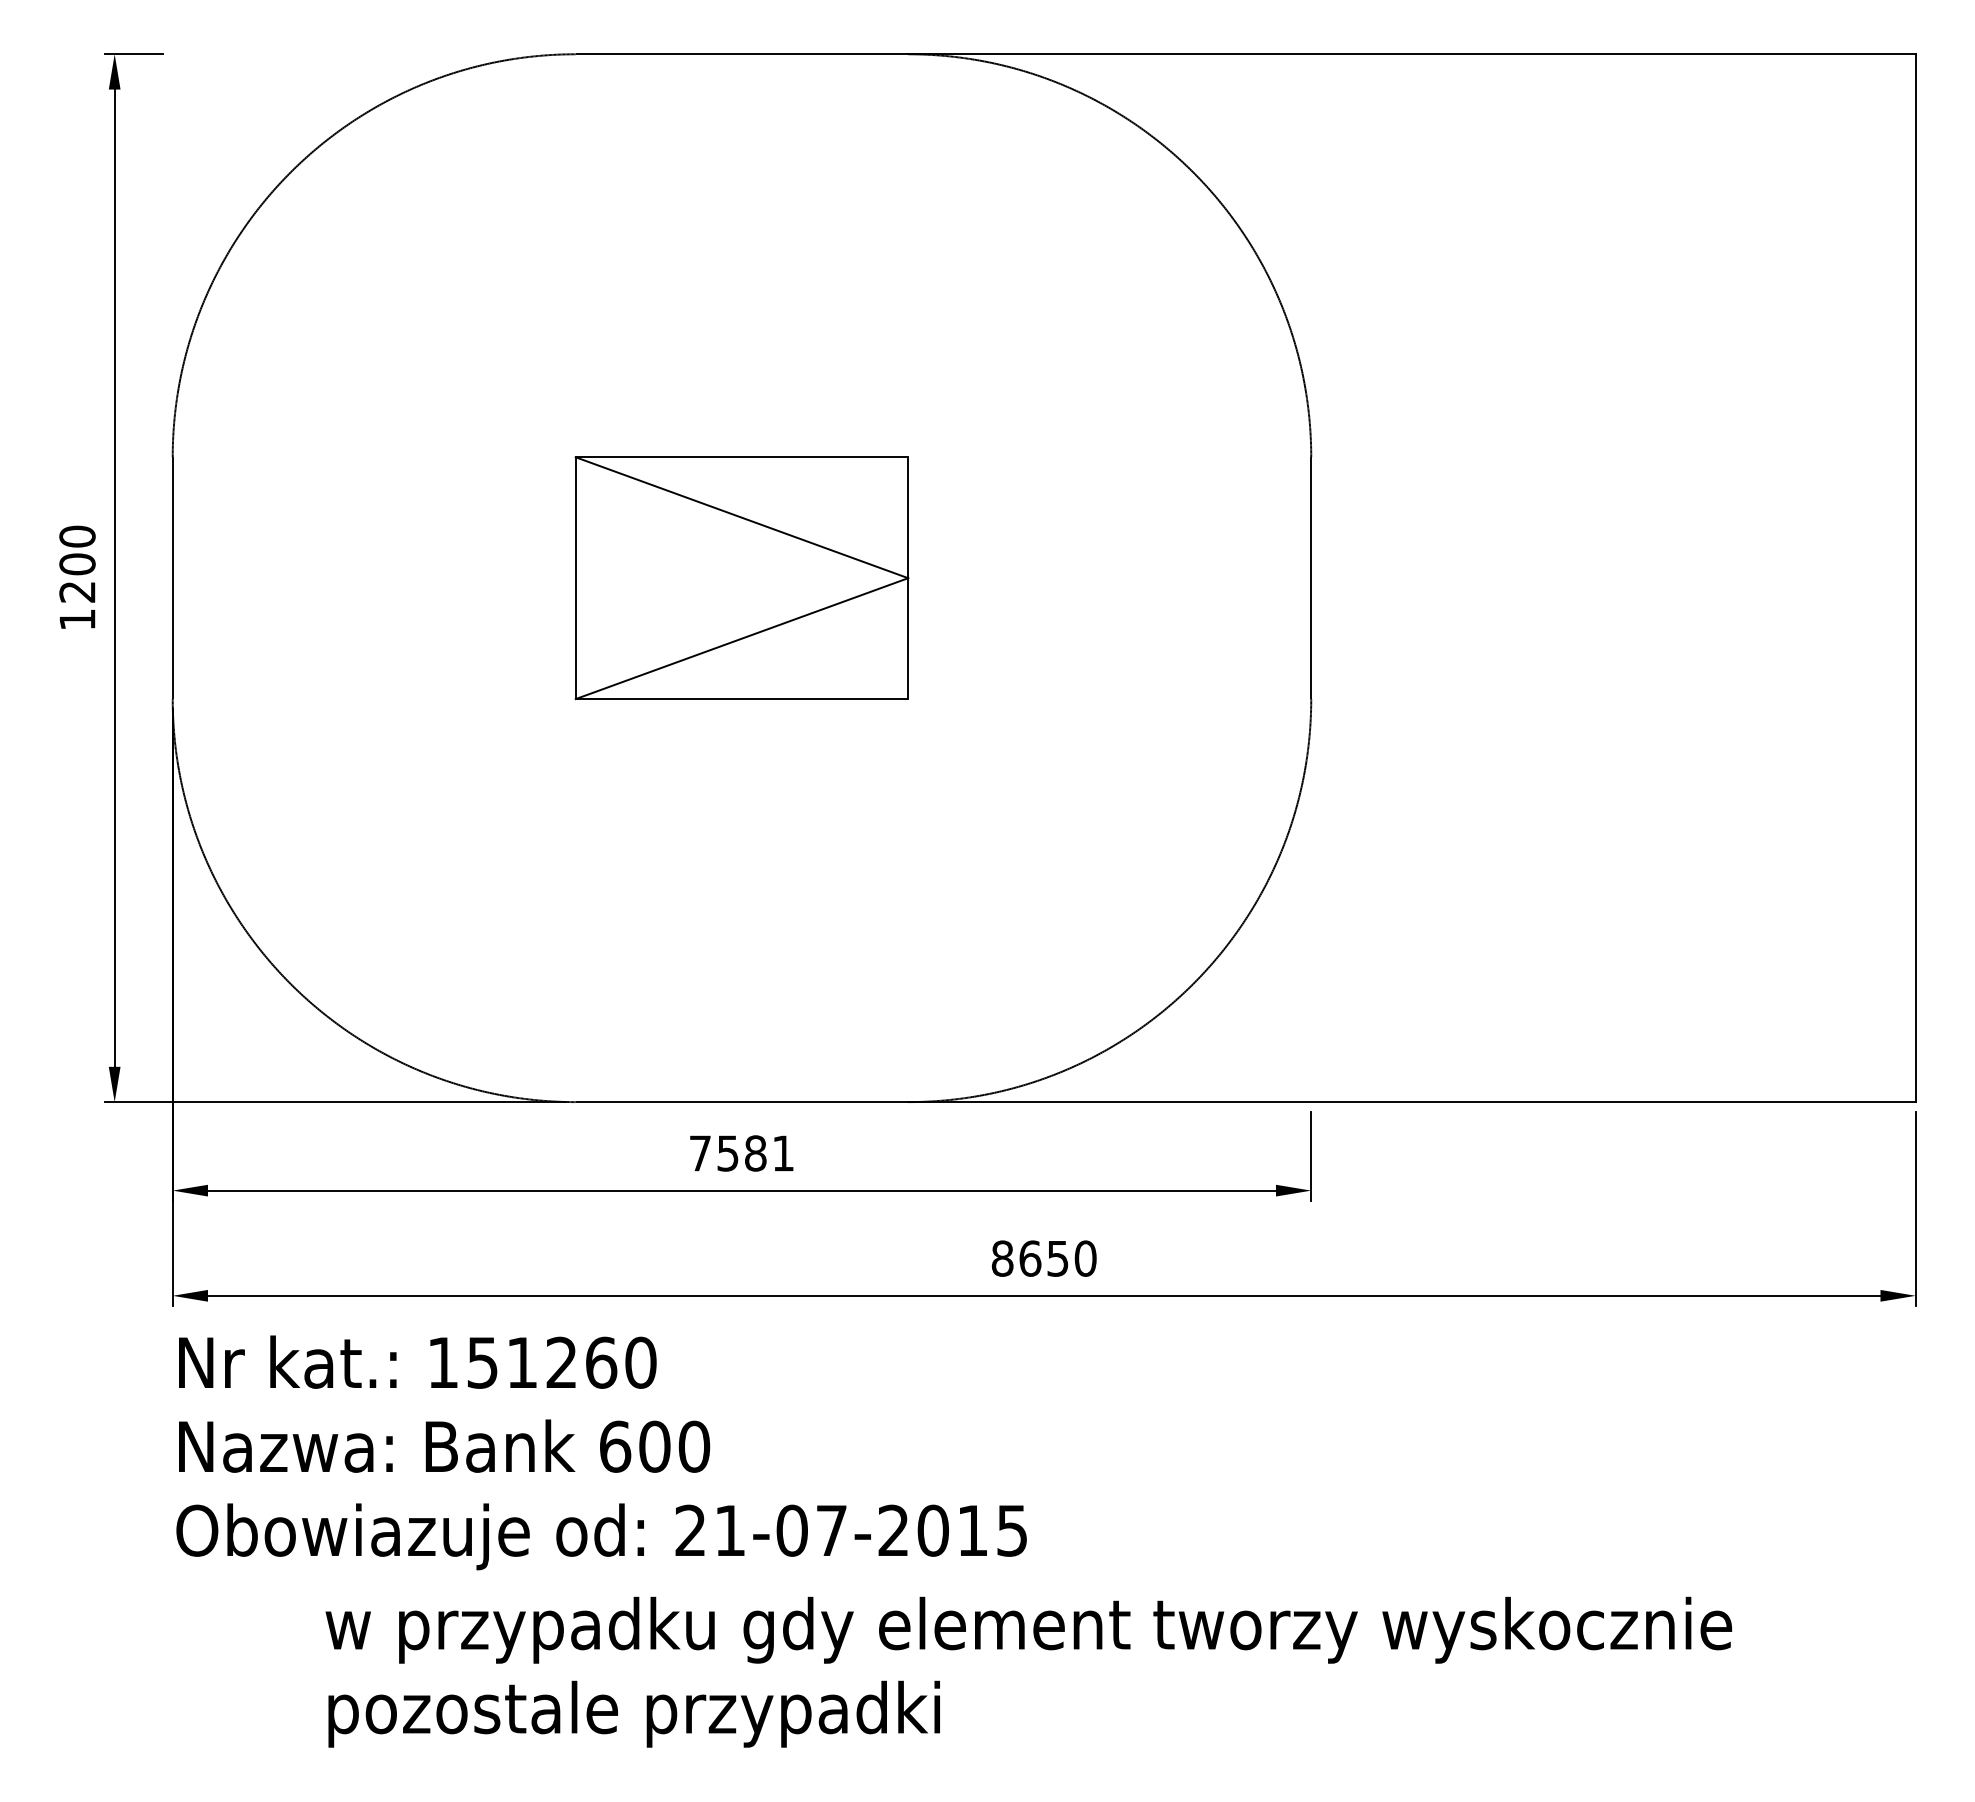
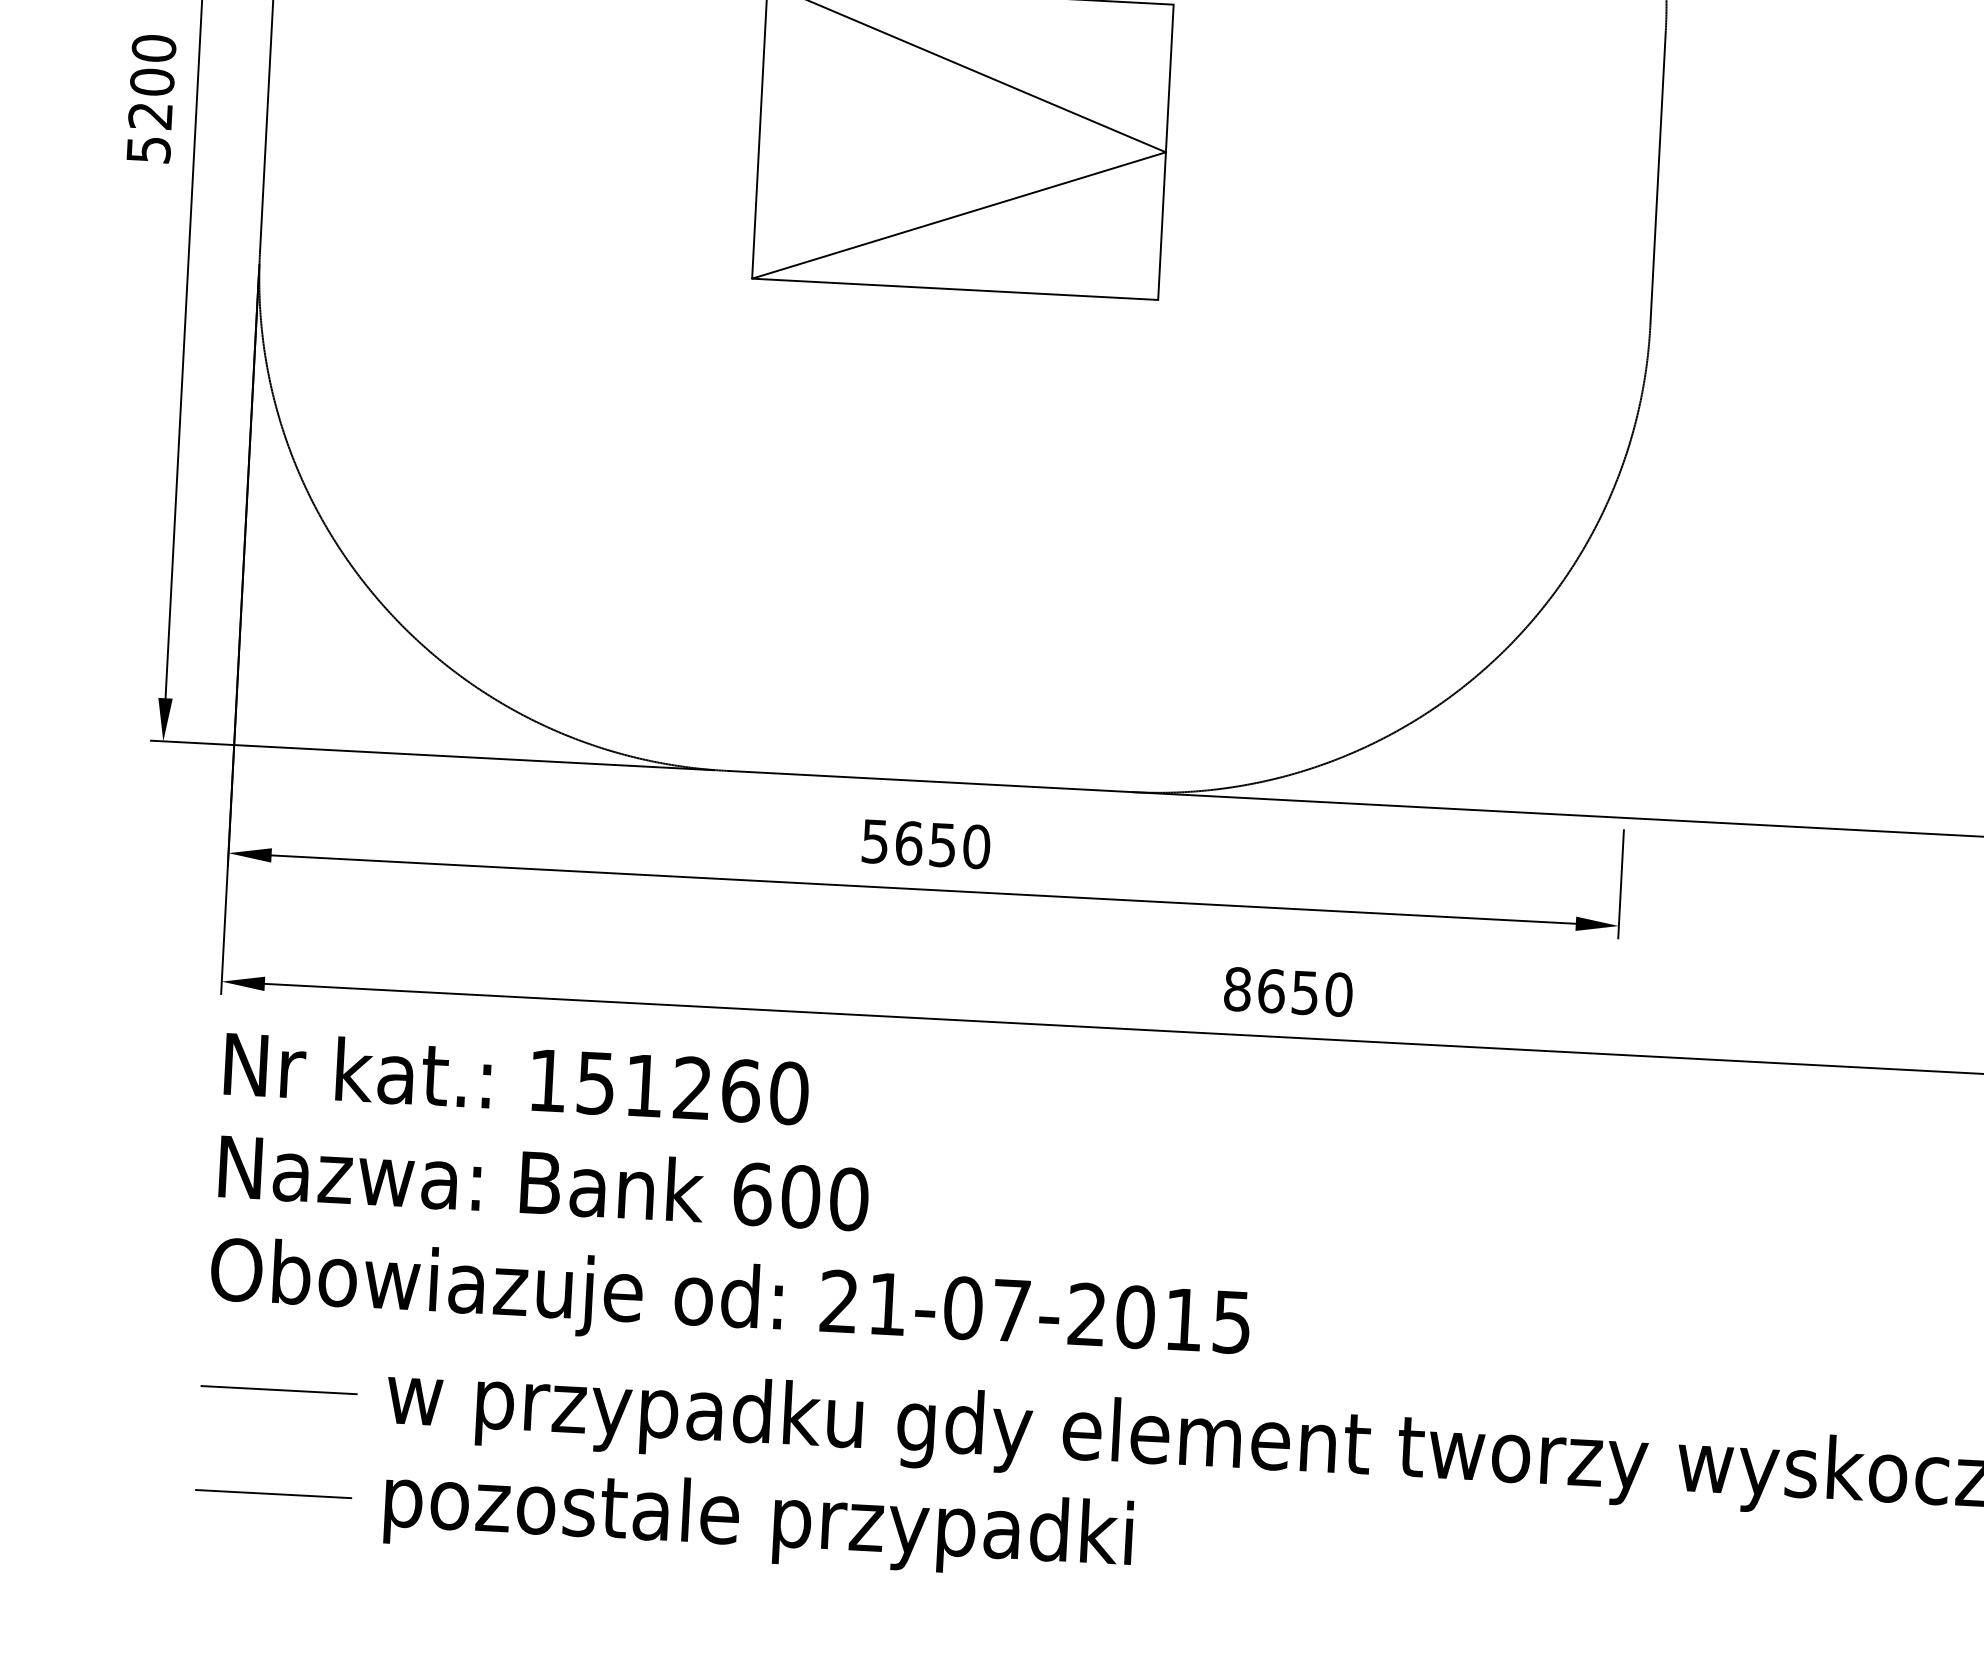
text: (77, 619) -> (148, 149), 1200 -> 5200
text: (742, 1153) -> (926, 844), 7581 -> 5650
line: (236, 1626) -> (278, 1389), added
line: (236, 1712) -> (272, 1494), added

